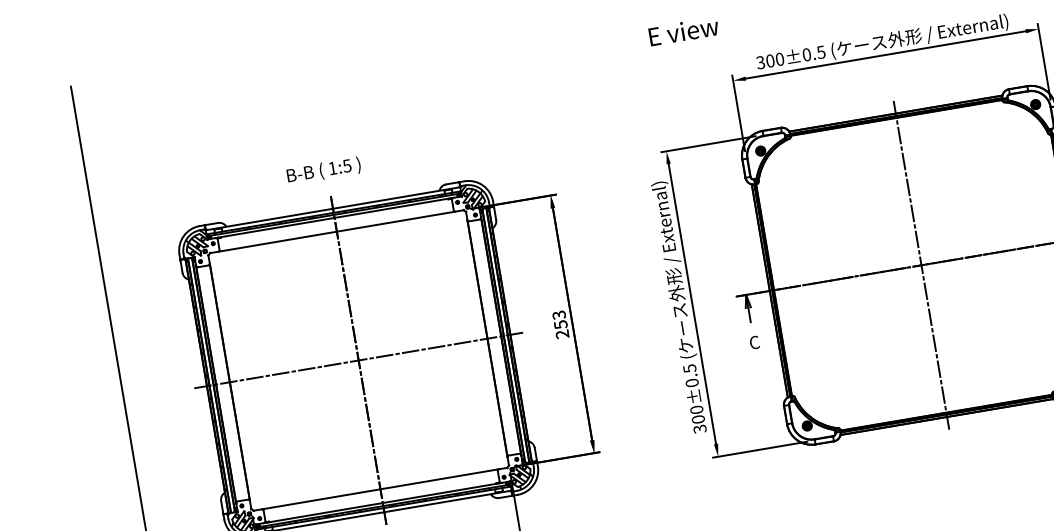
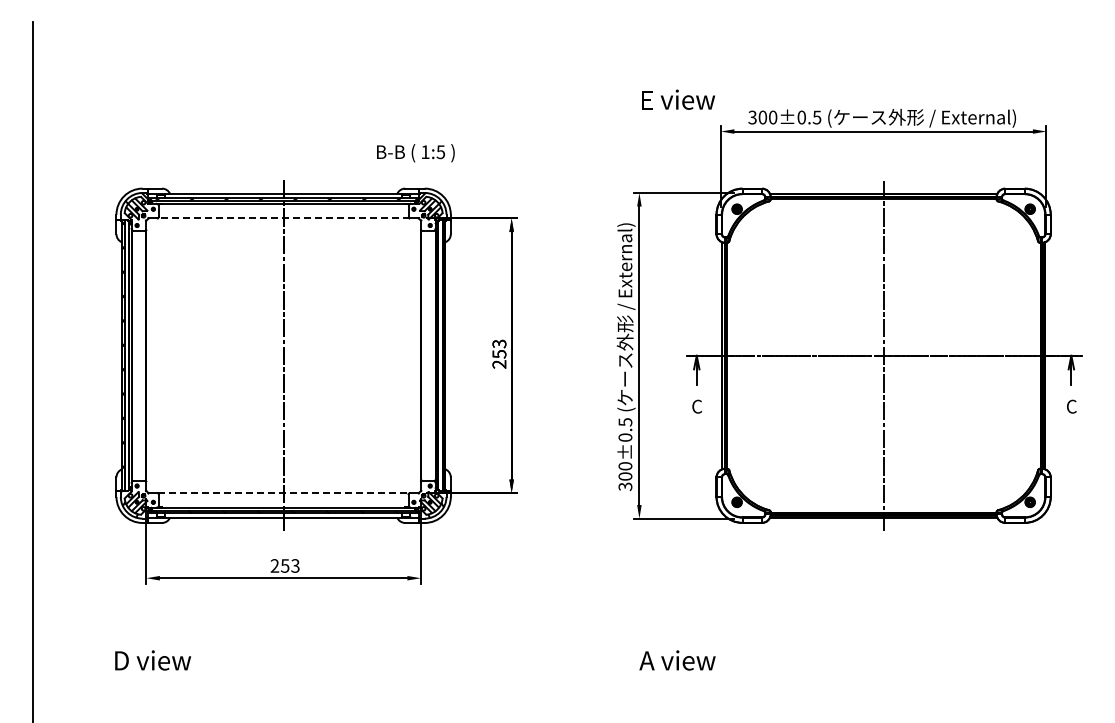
text: (683, 31) -> (678, 99), moved
text: (323, 171) -> (415, 153), moved
line: (336, 231) -> (283, 218), solid -> dashed
line: (358, 360) -> (283, 355), removed
line: (380, 489) -> (283, 493), solid -> dashed

